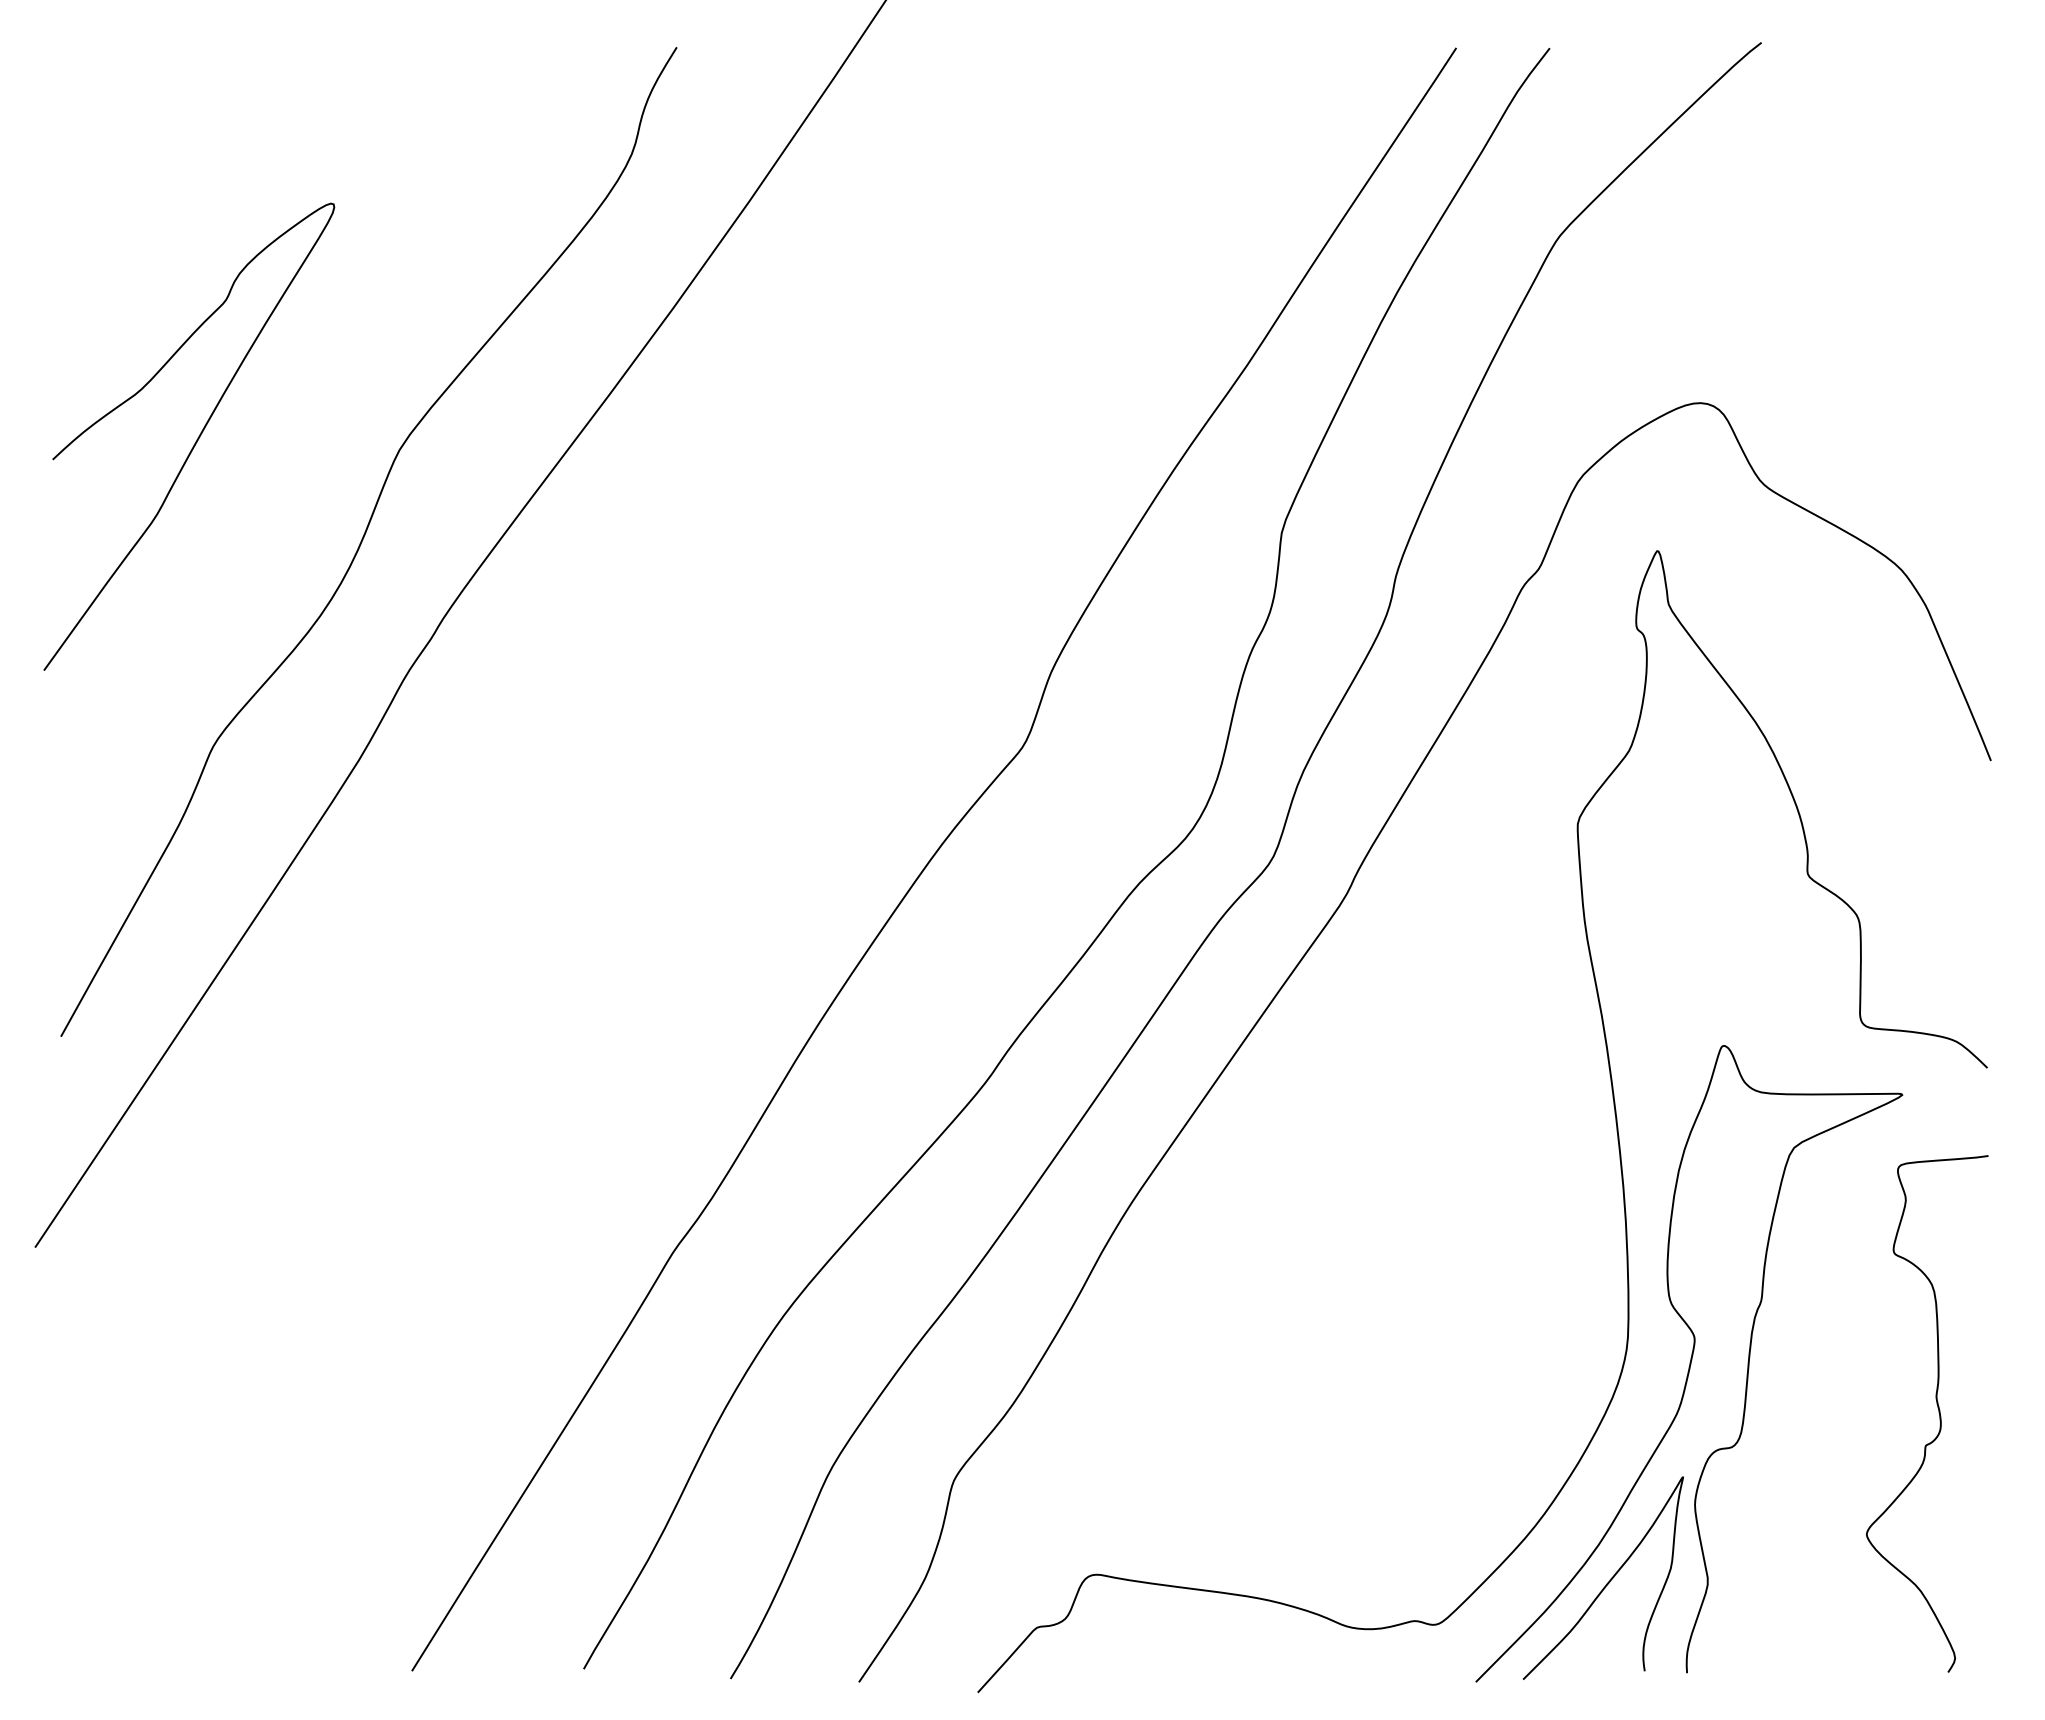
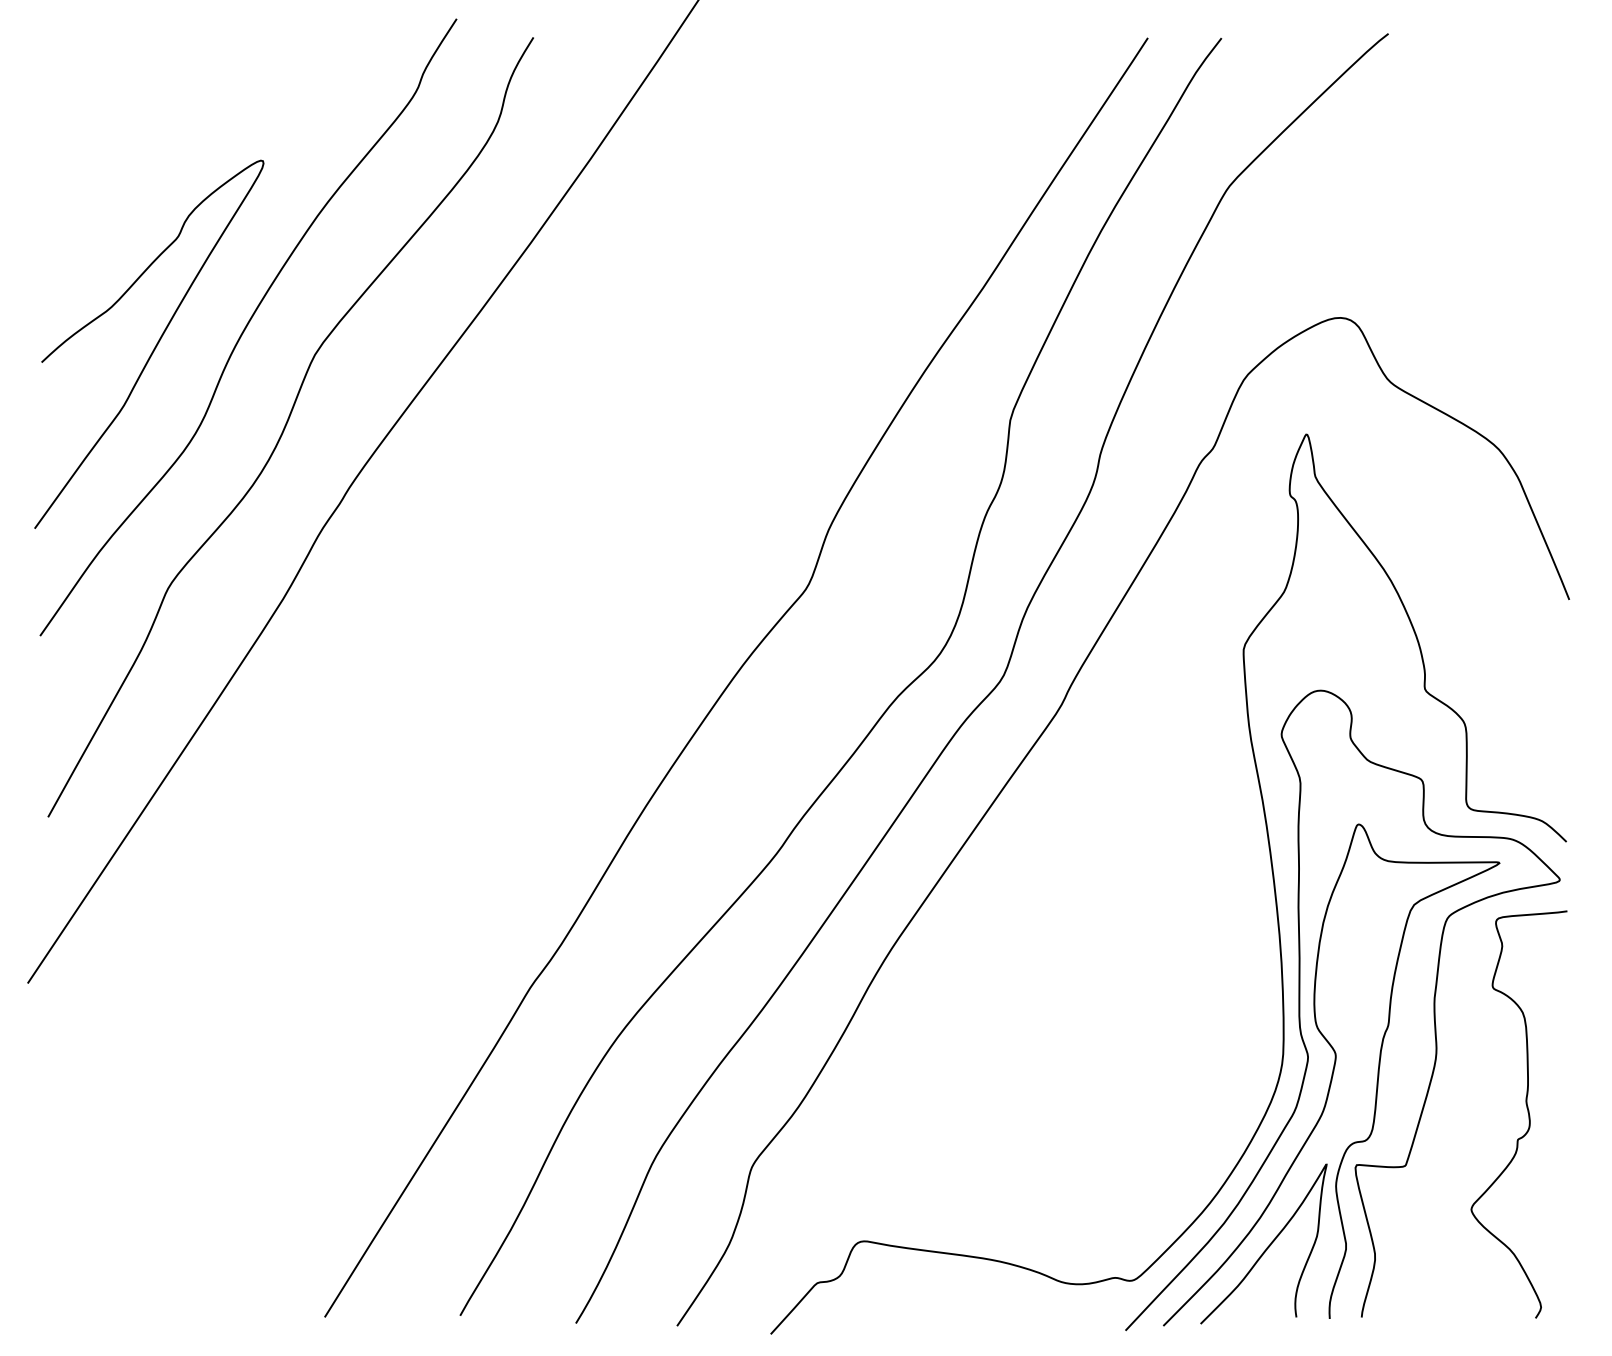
curve: (313, 414) -> (247, 326), added
curve: (1649, 1281) -> (1300, 1010), added

